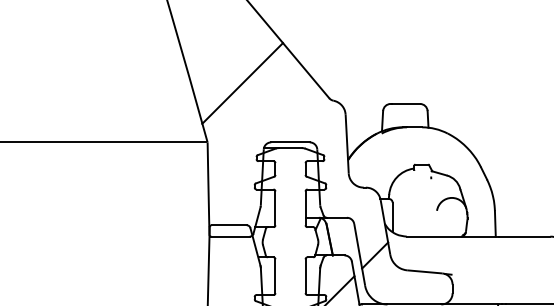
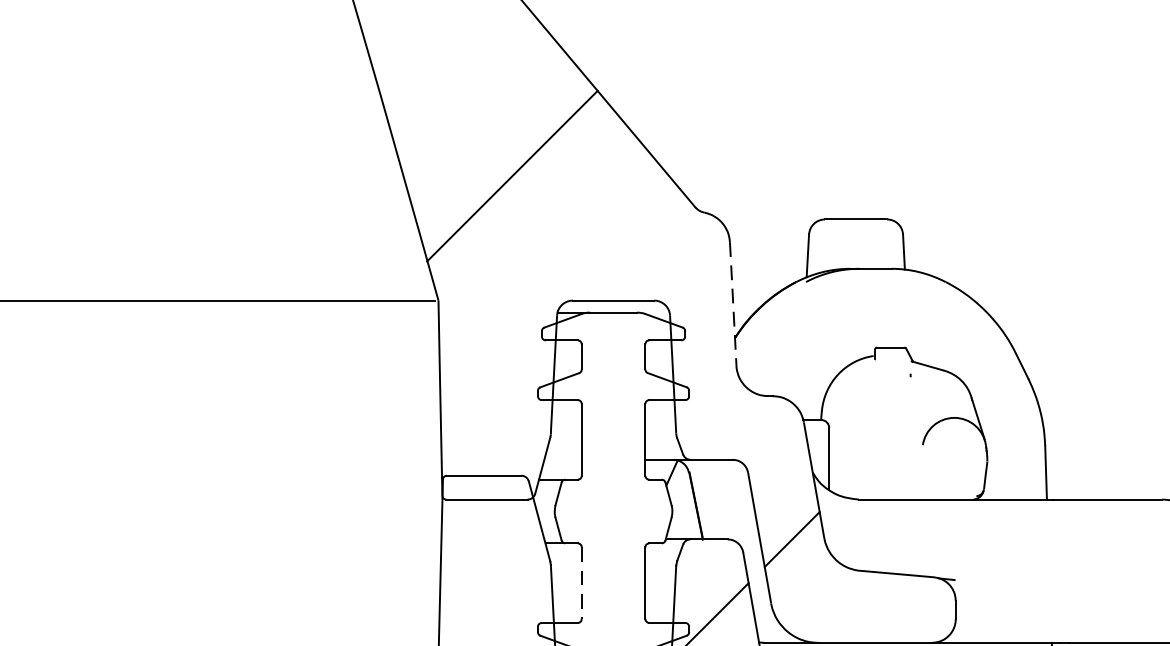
line: (347, 143) -> (733, 302), solid -> dashed
line: (275, 276) -> (581, 583), solid -> dashed

